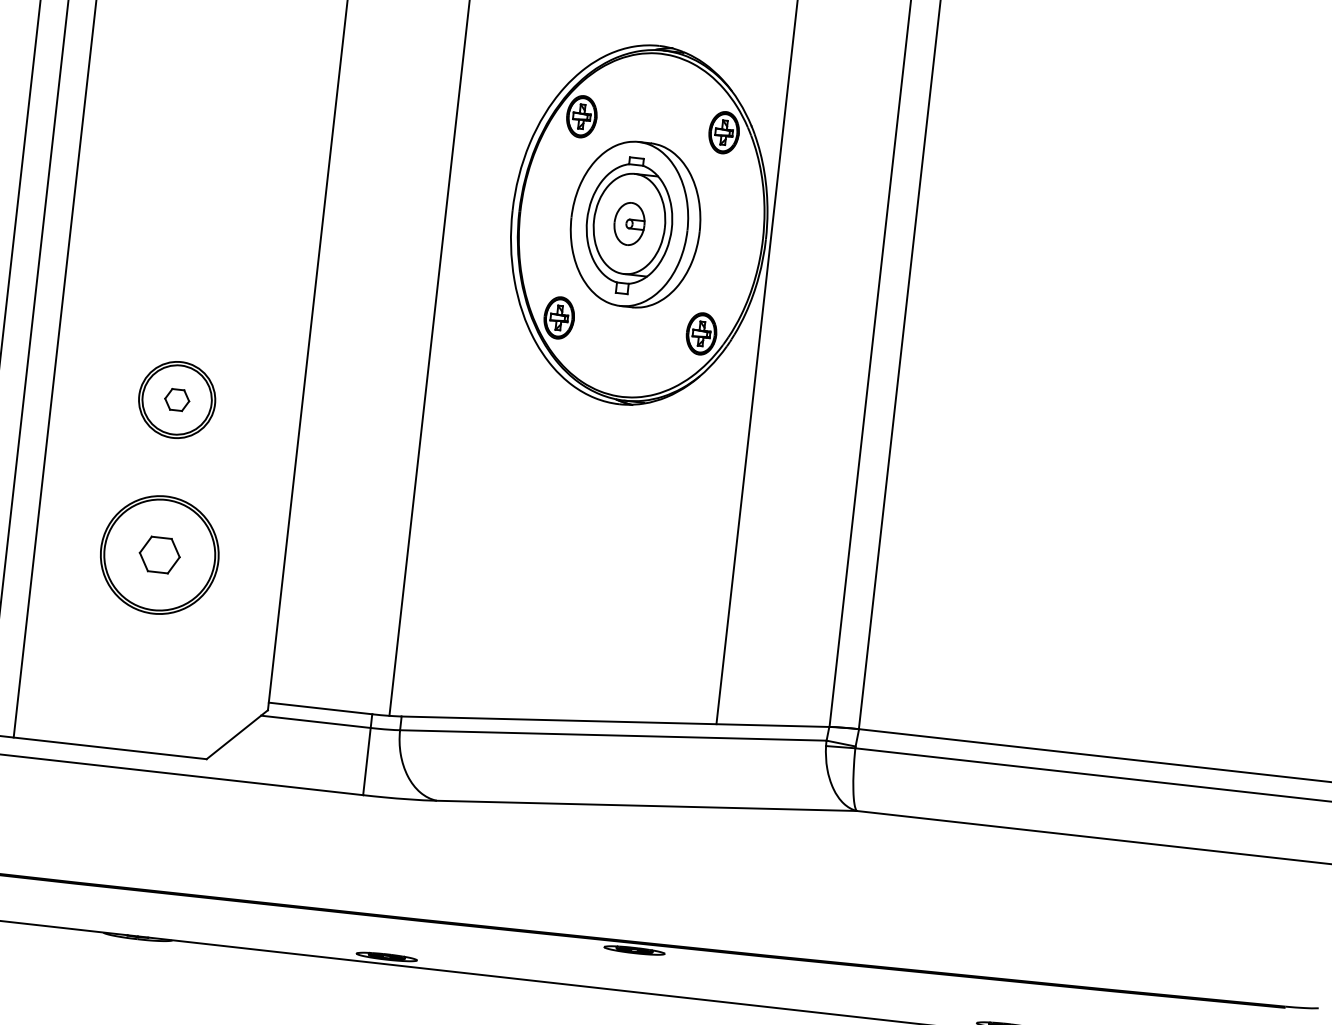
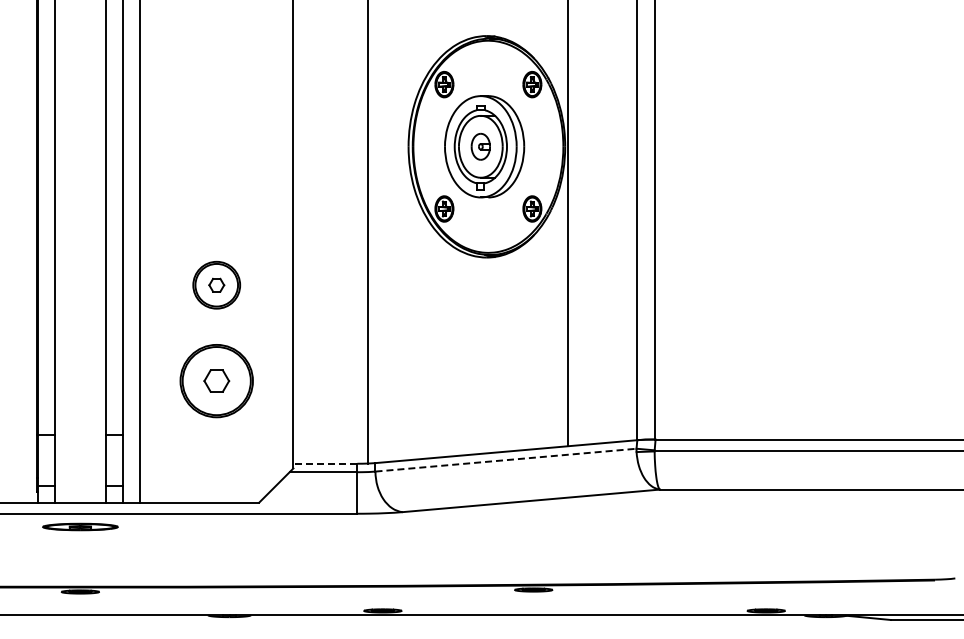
line: (320, 708) -> (325, 463), solid -> dashed
line: (614, 736) -> (506, 460), solid -> dashed

